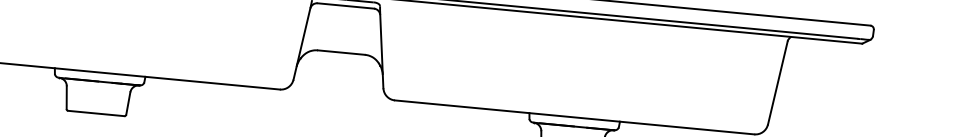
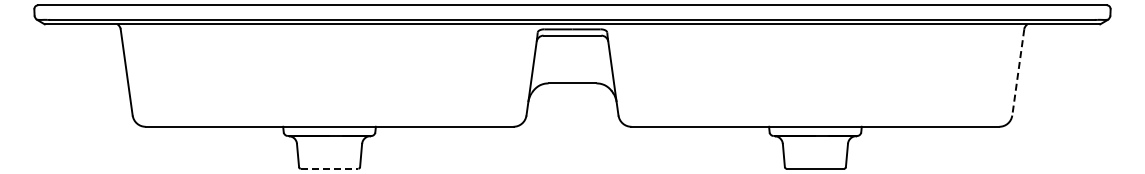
line: (778, 83) -> (1018, 72), solid -> dashed
line: (96, 113) -> (329, 168), solid -> dashed

